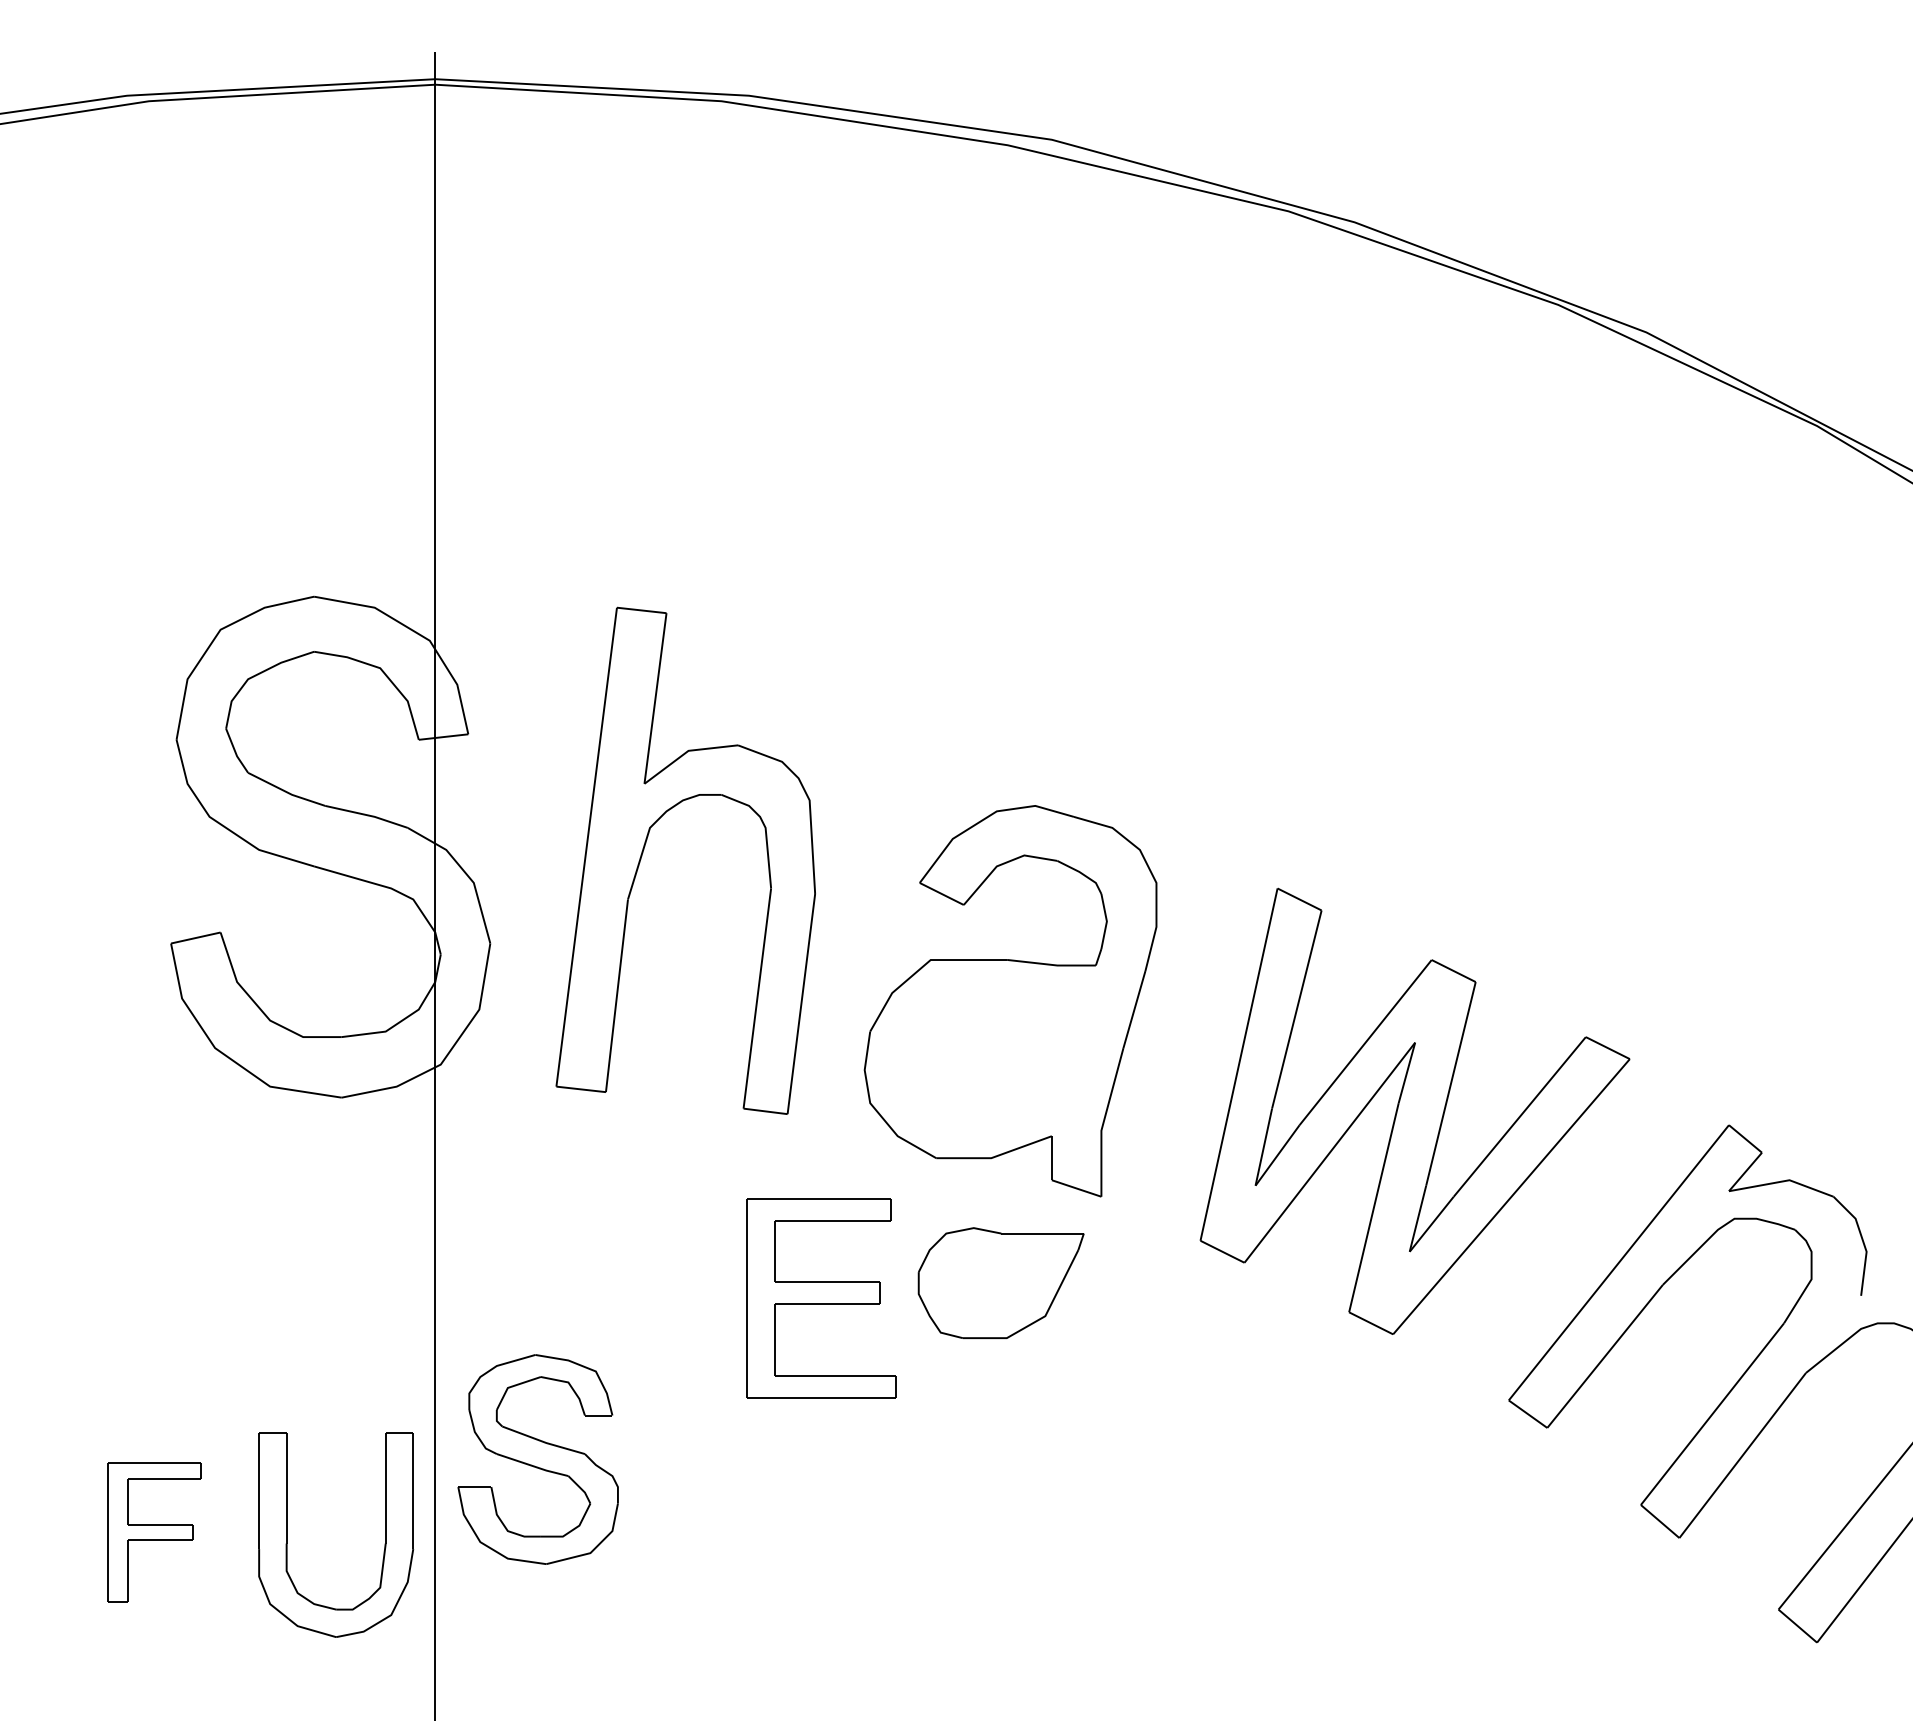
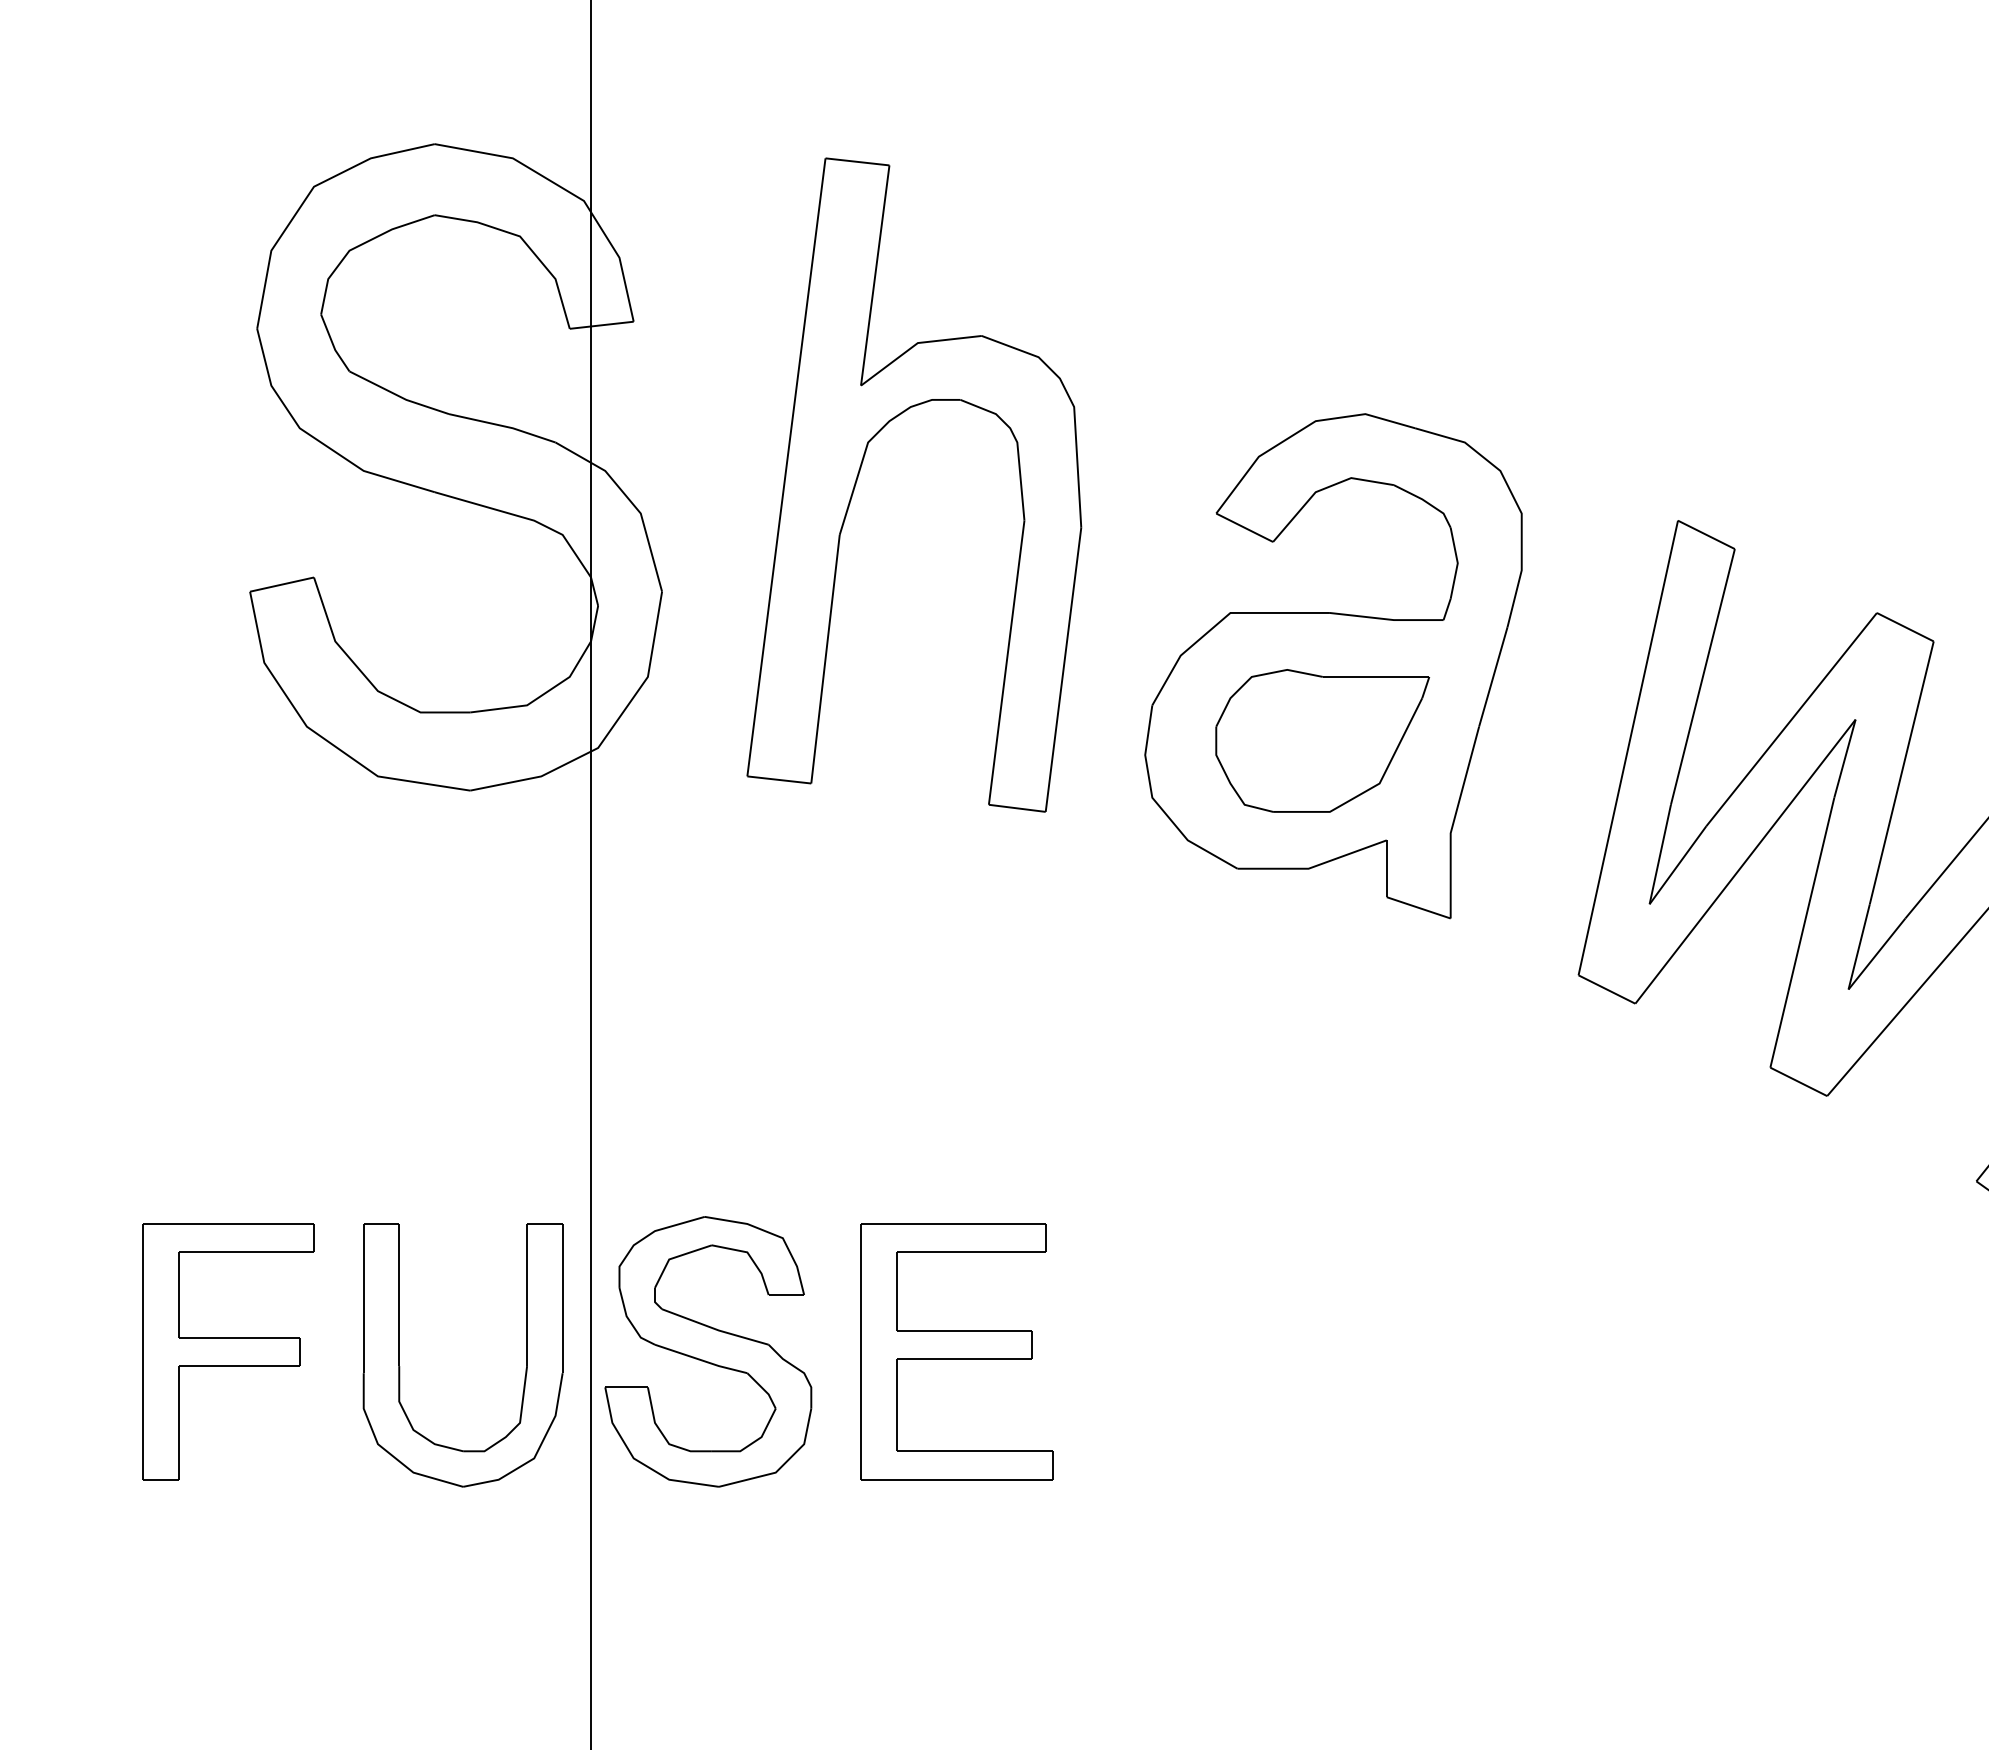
part: (1000, 1282) -> (1321, 740), moved
part: (821, 1298) -> (956, 1351), moved
part: (537, 1459) -> (707, 1351), moved
part: (154, 1532) -> (228, 1351), size x1.43

